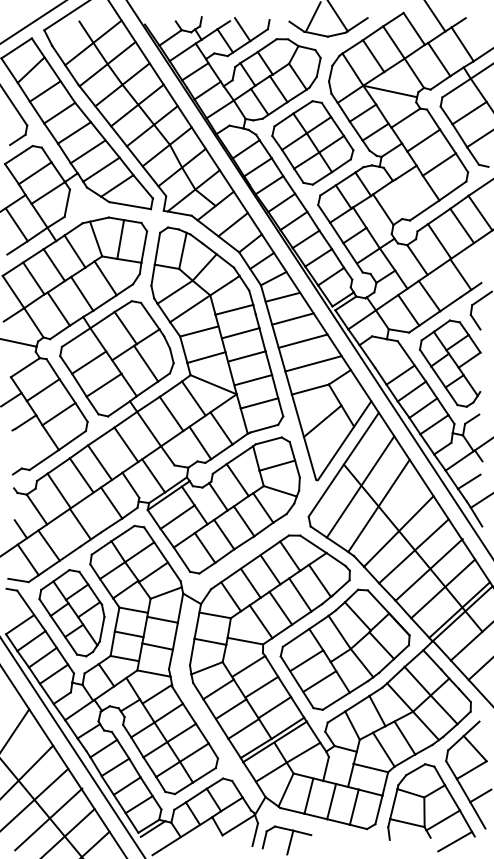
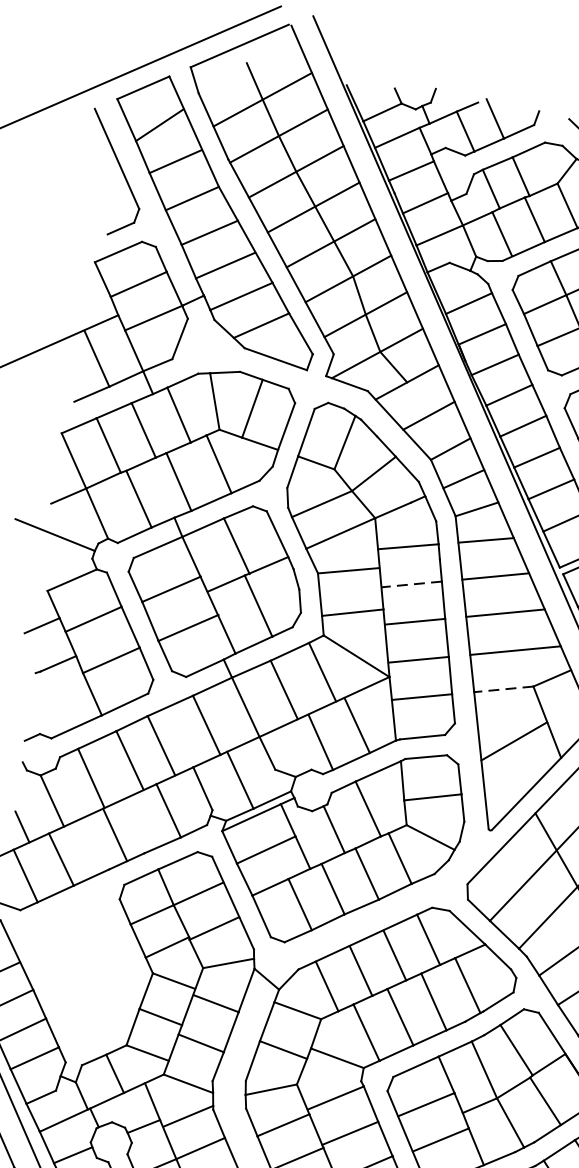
line: (240, 333) -> (411, 584), solid -> dashed
line: (309, 389) -> (502, 688), solid -> dashed
part: (71, 613) -> (77, 969), removed

